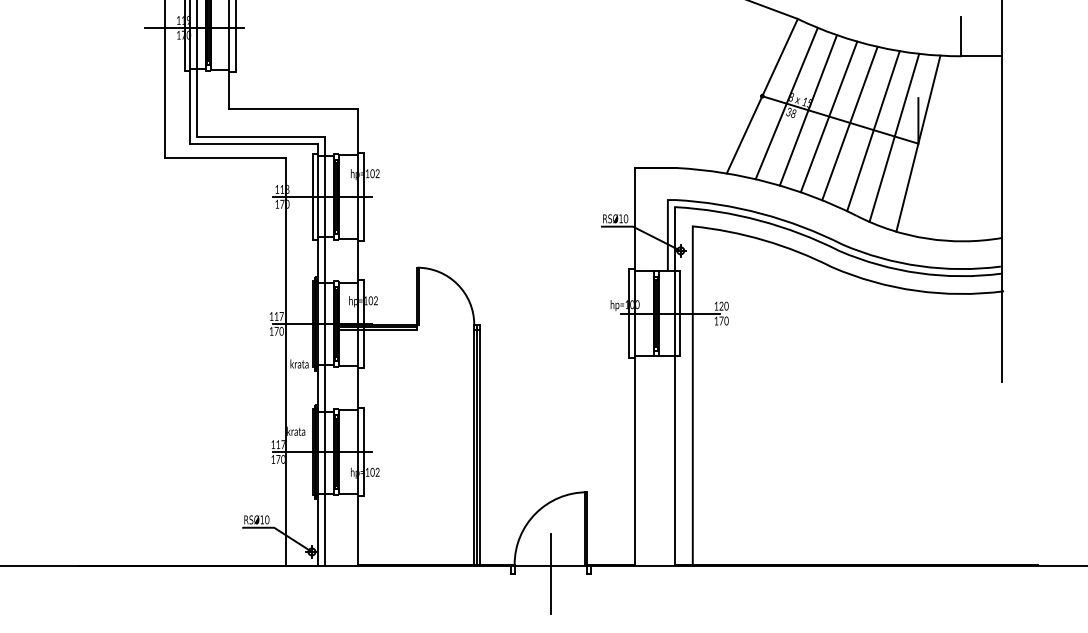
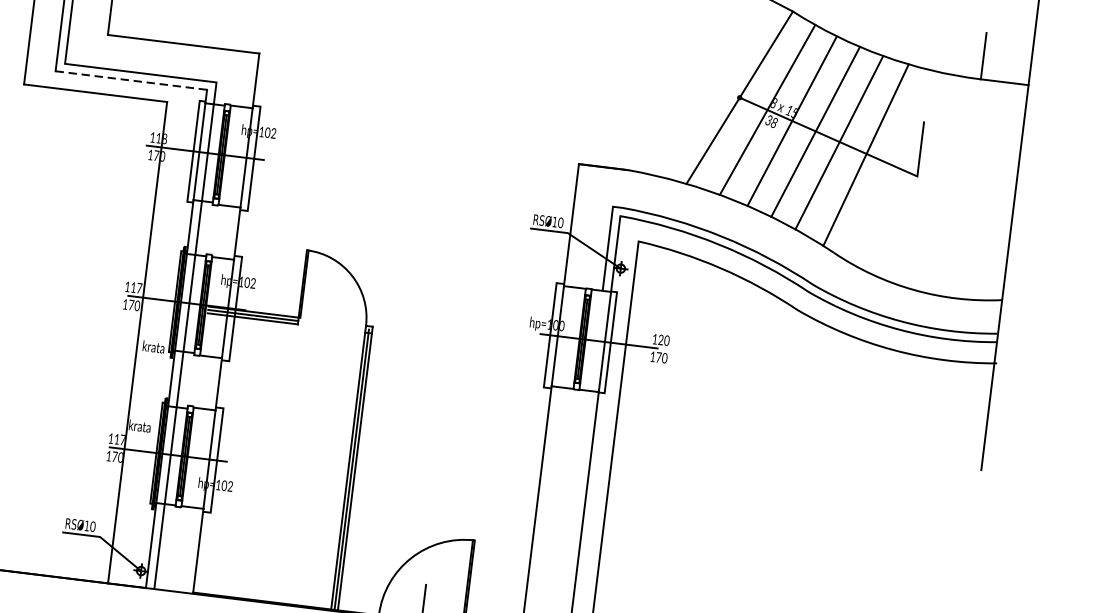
line: (894, 137) -> (890, 165), removed
line: (918, 143) -> (917, 176), removed
line: (254, 144) -> (132, 81), solid -> dashed

